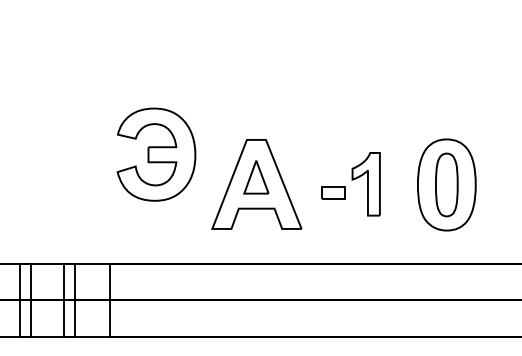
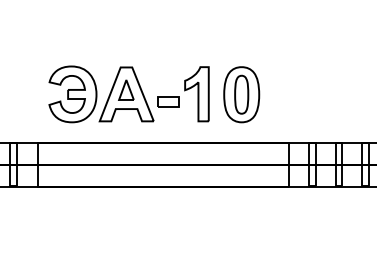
part: (155, 154) -> (72, 94), moved
part: (350, 184) -> (183, 94), size x1.43

